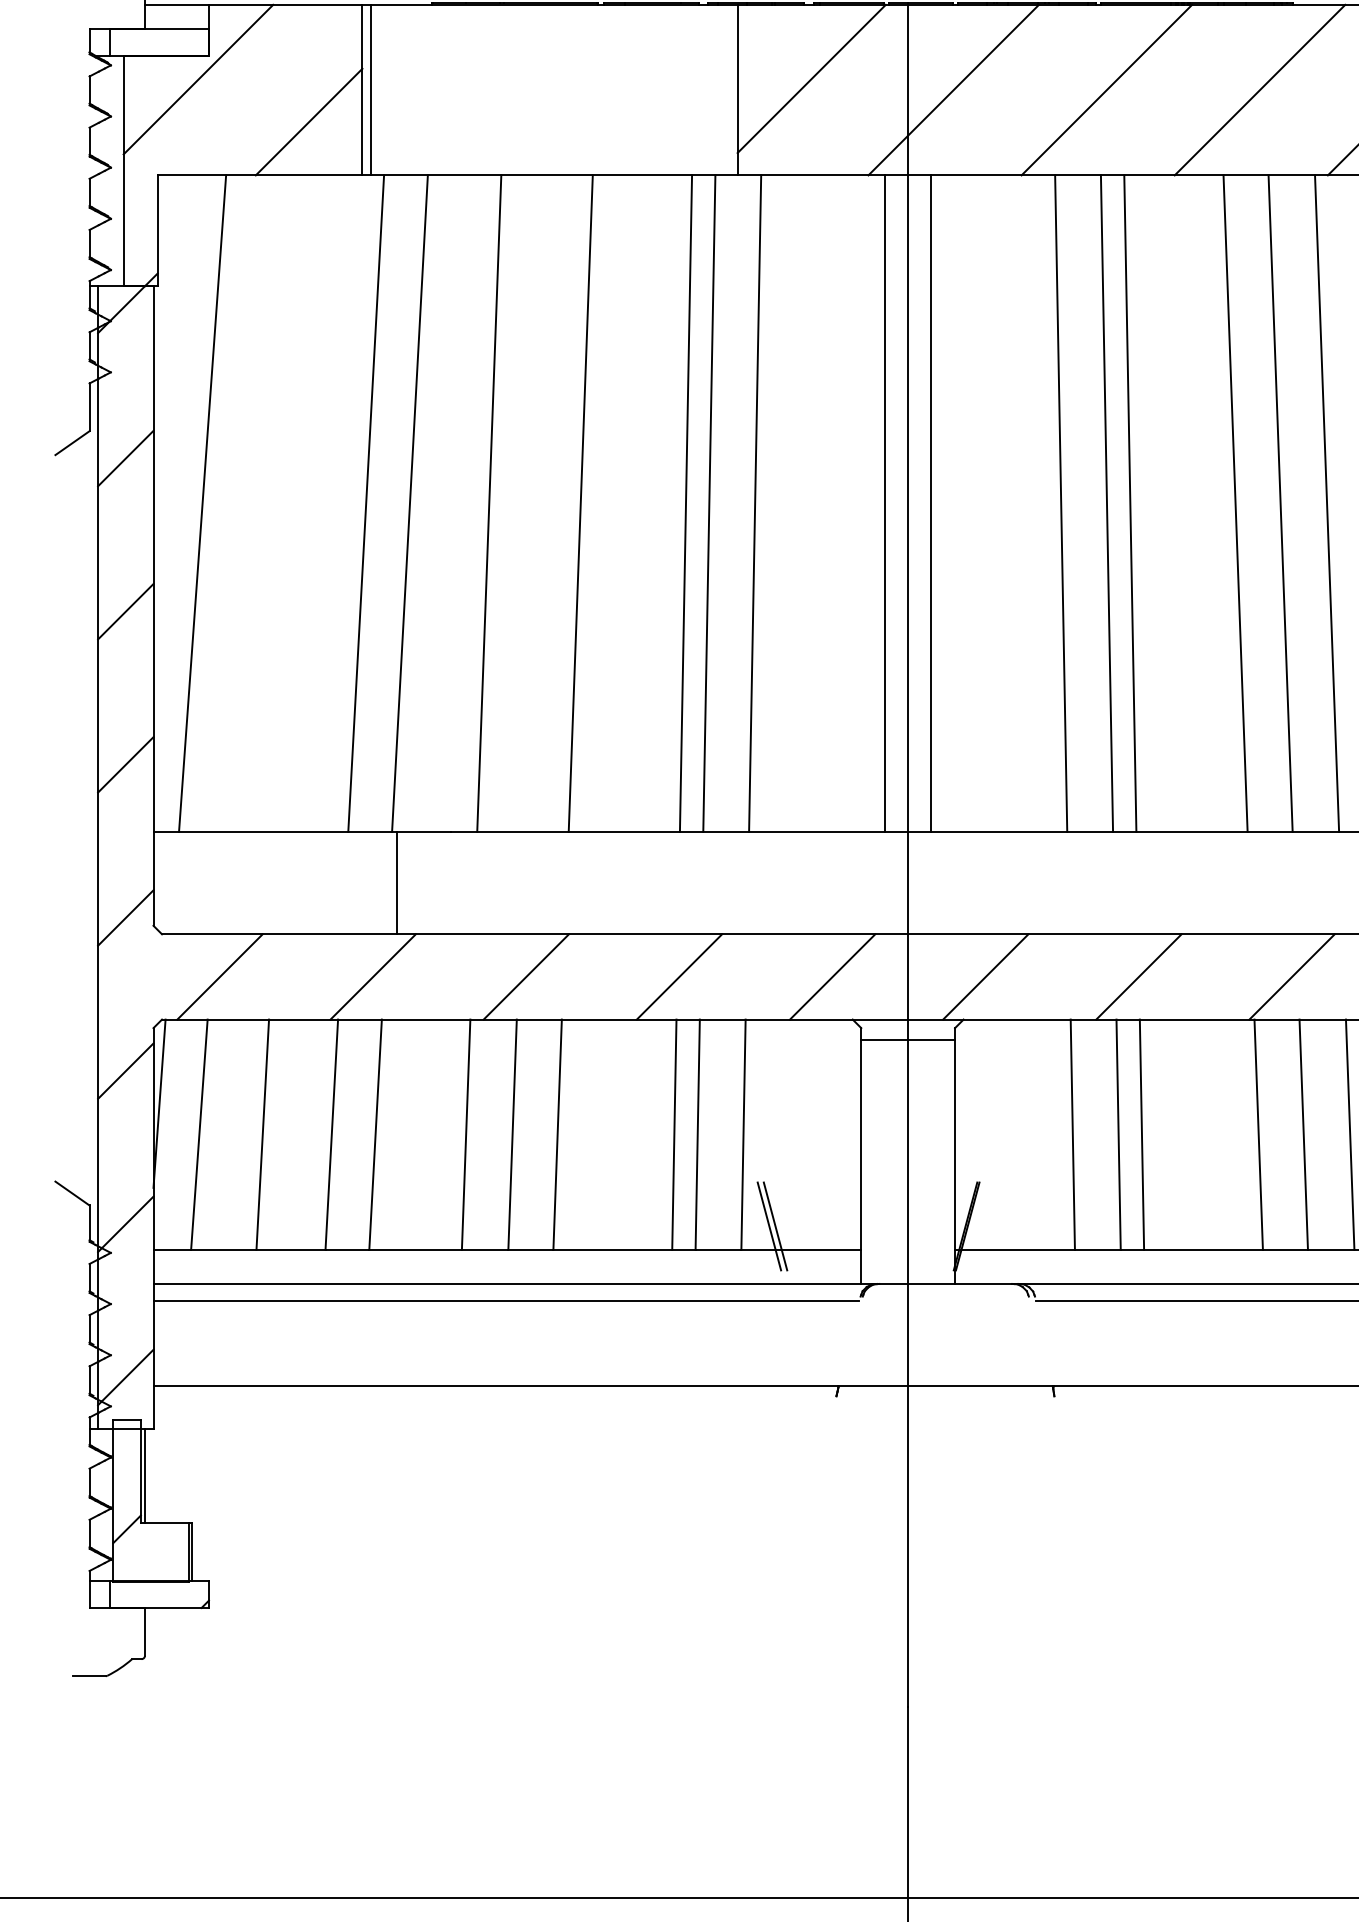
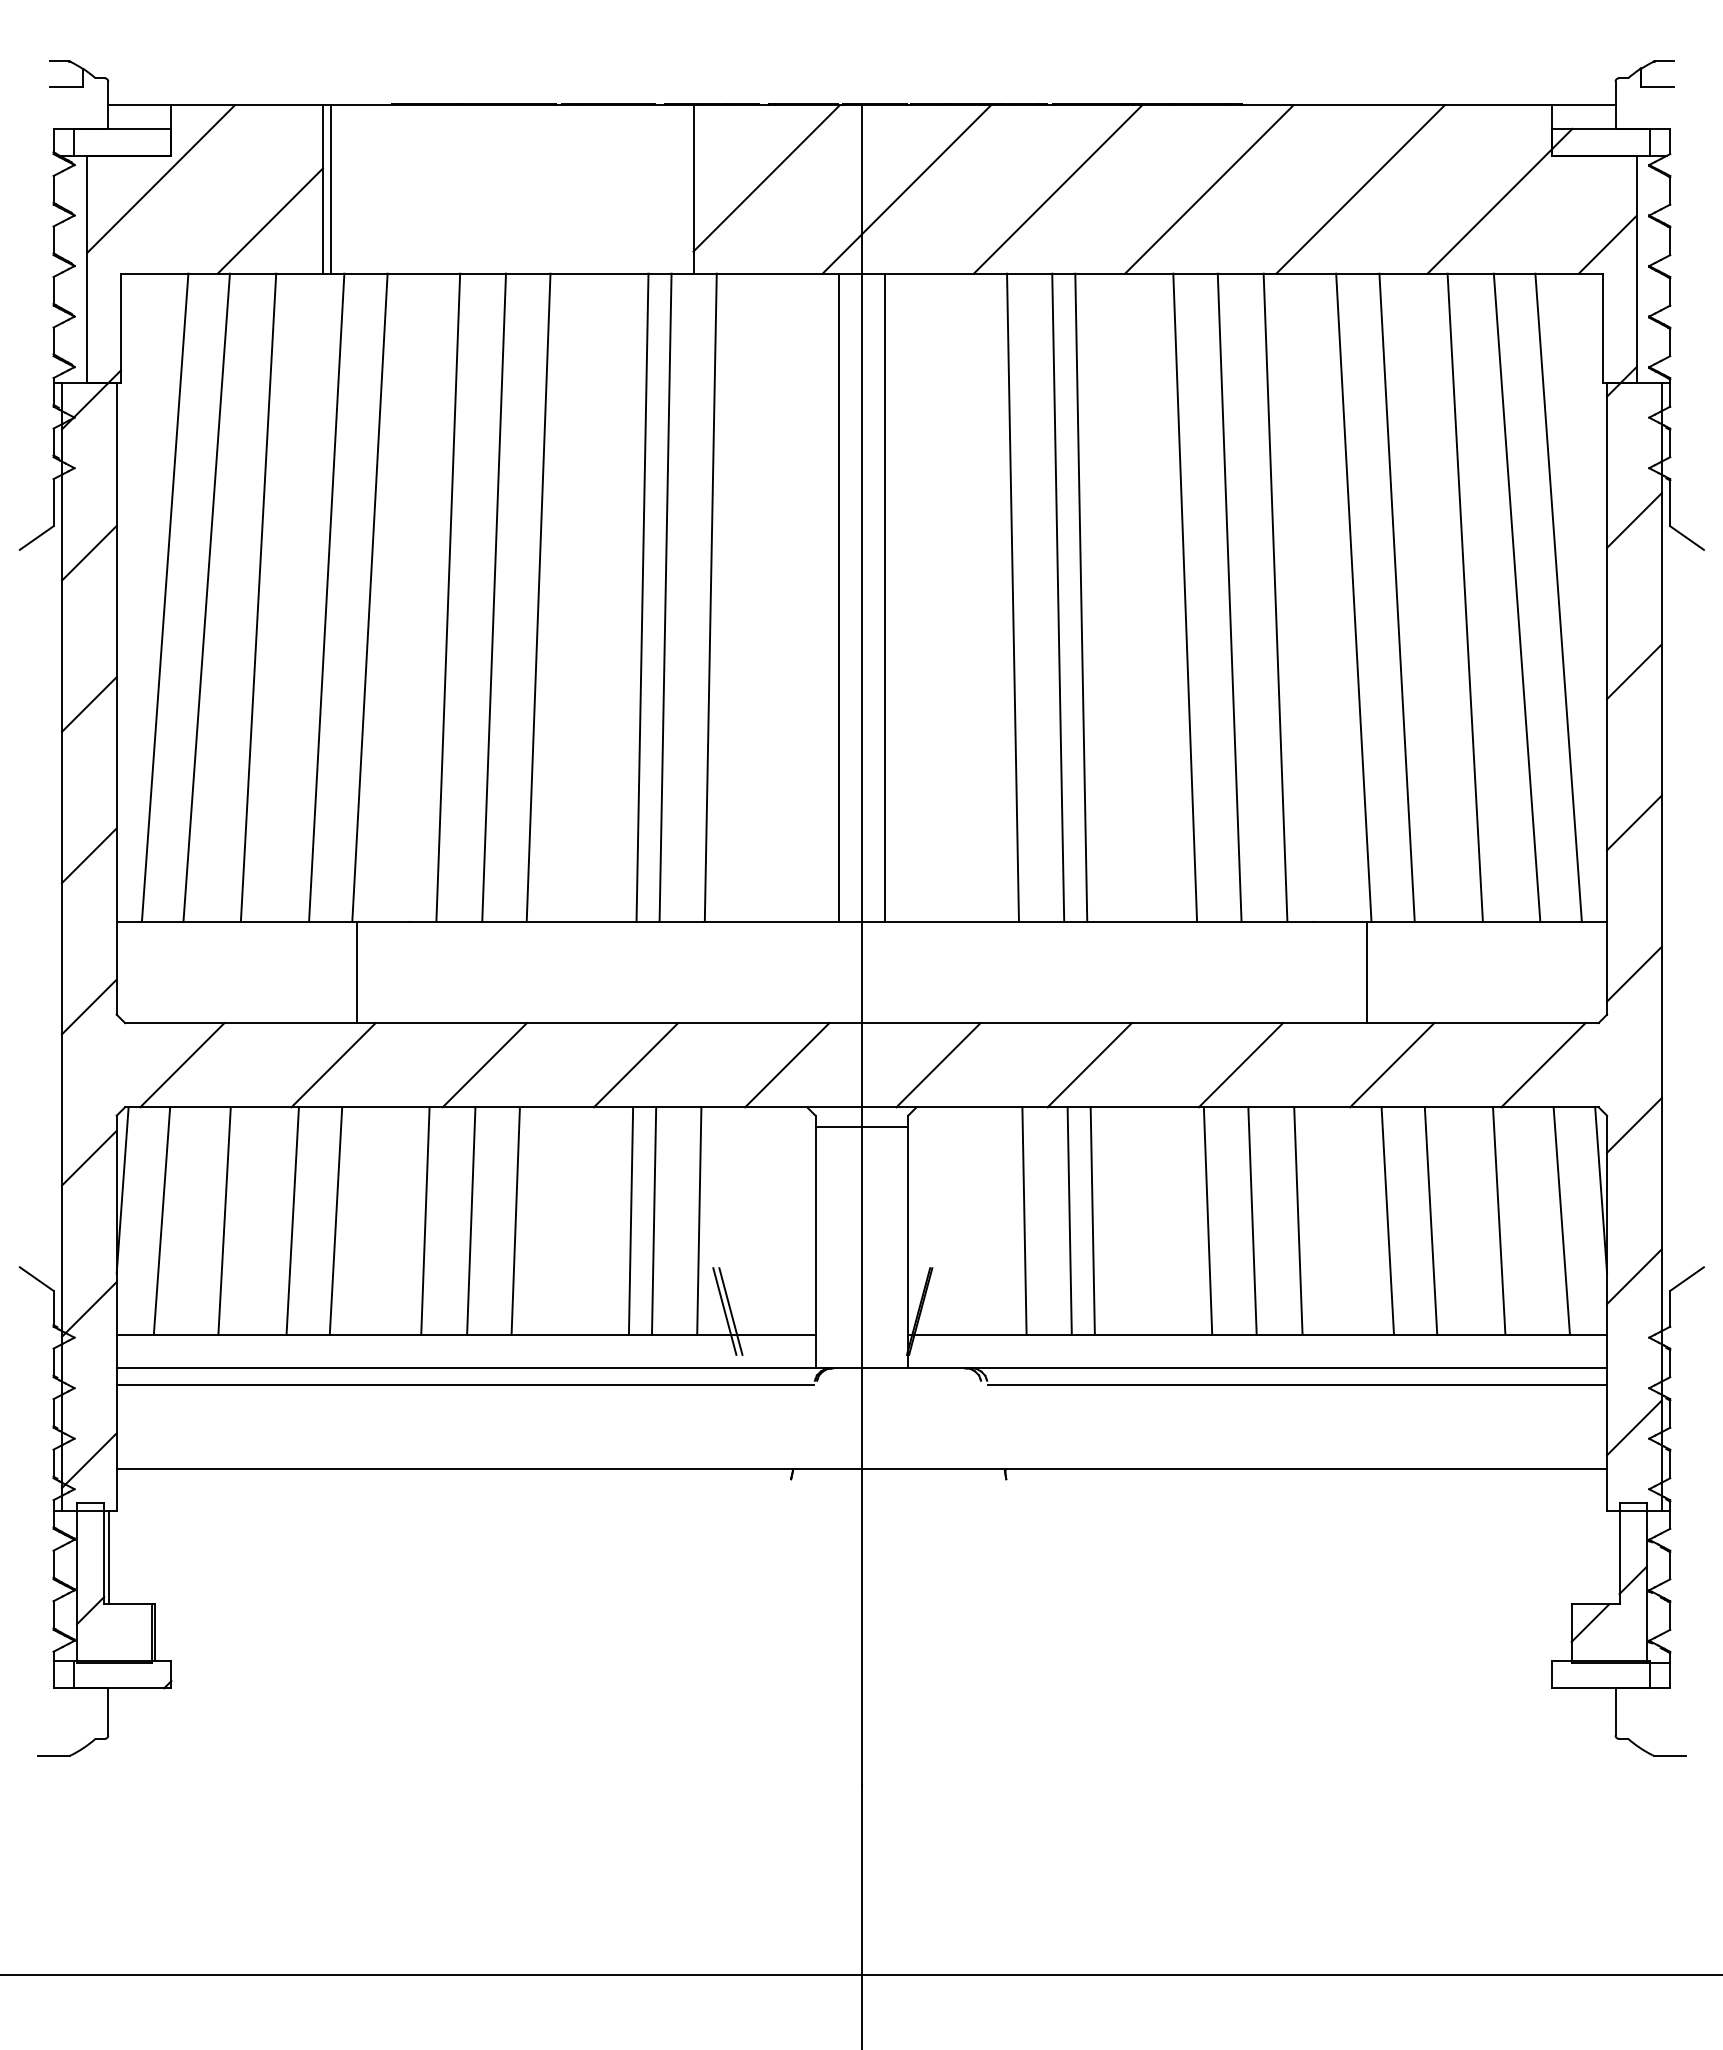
line: (244, 503) -> (206, 597), added
line: (297, 503) -> (258, 597), added
line: (536, 503) -> (494, 597), added

